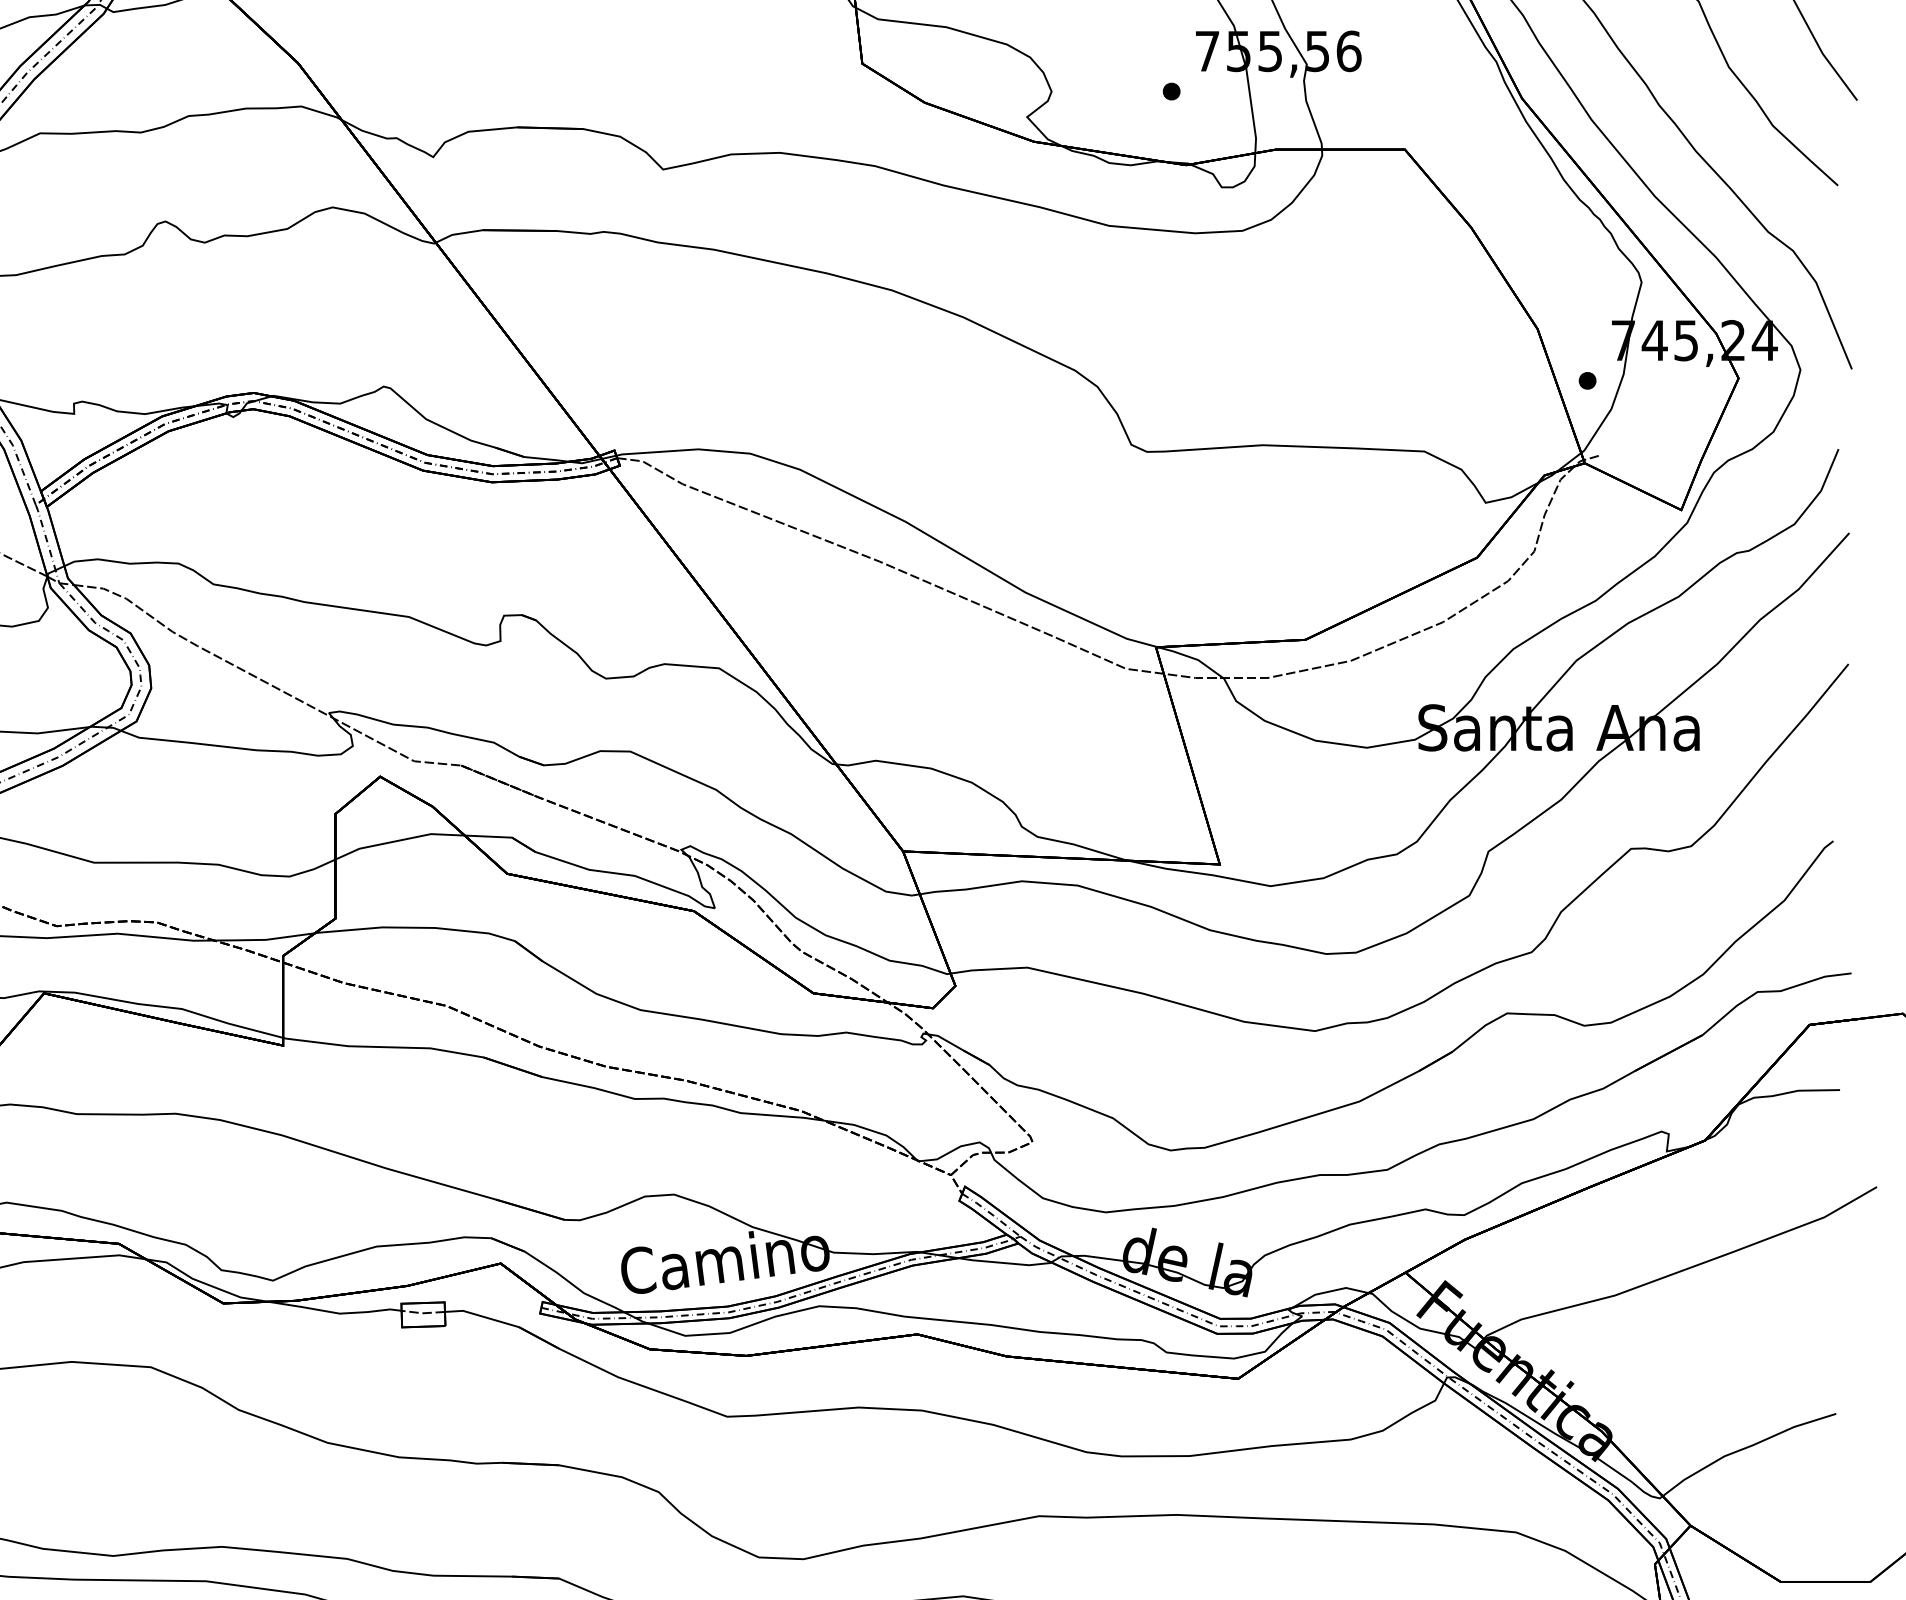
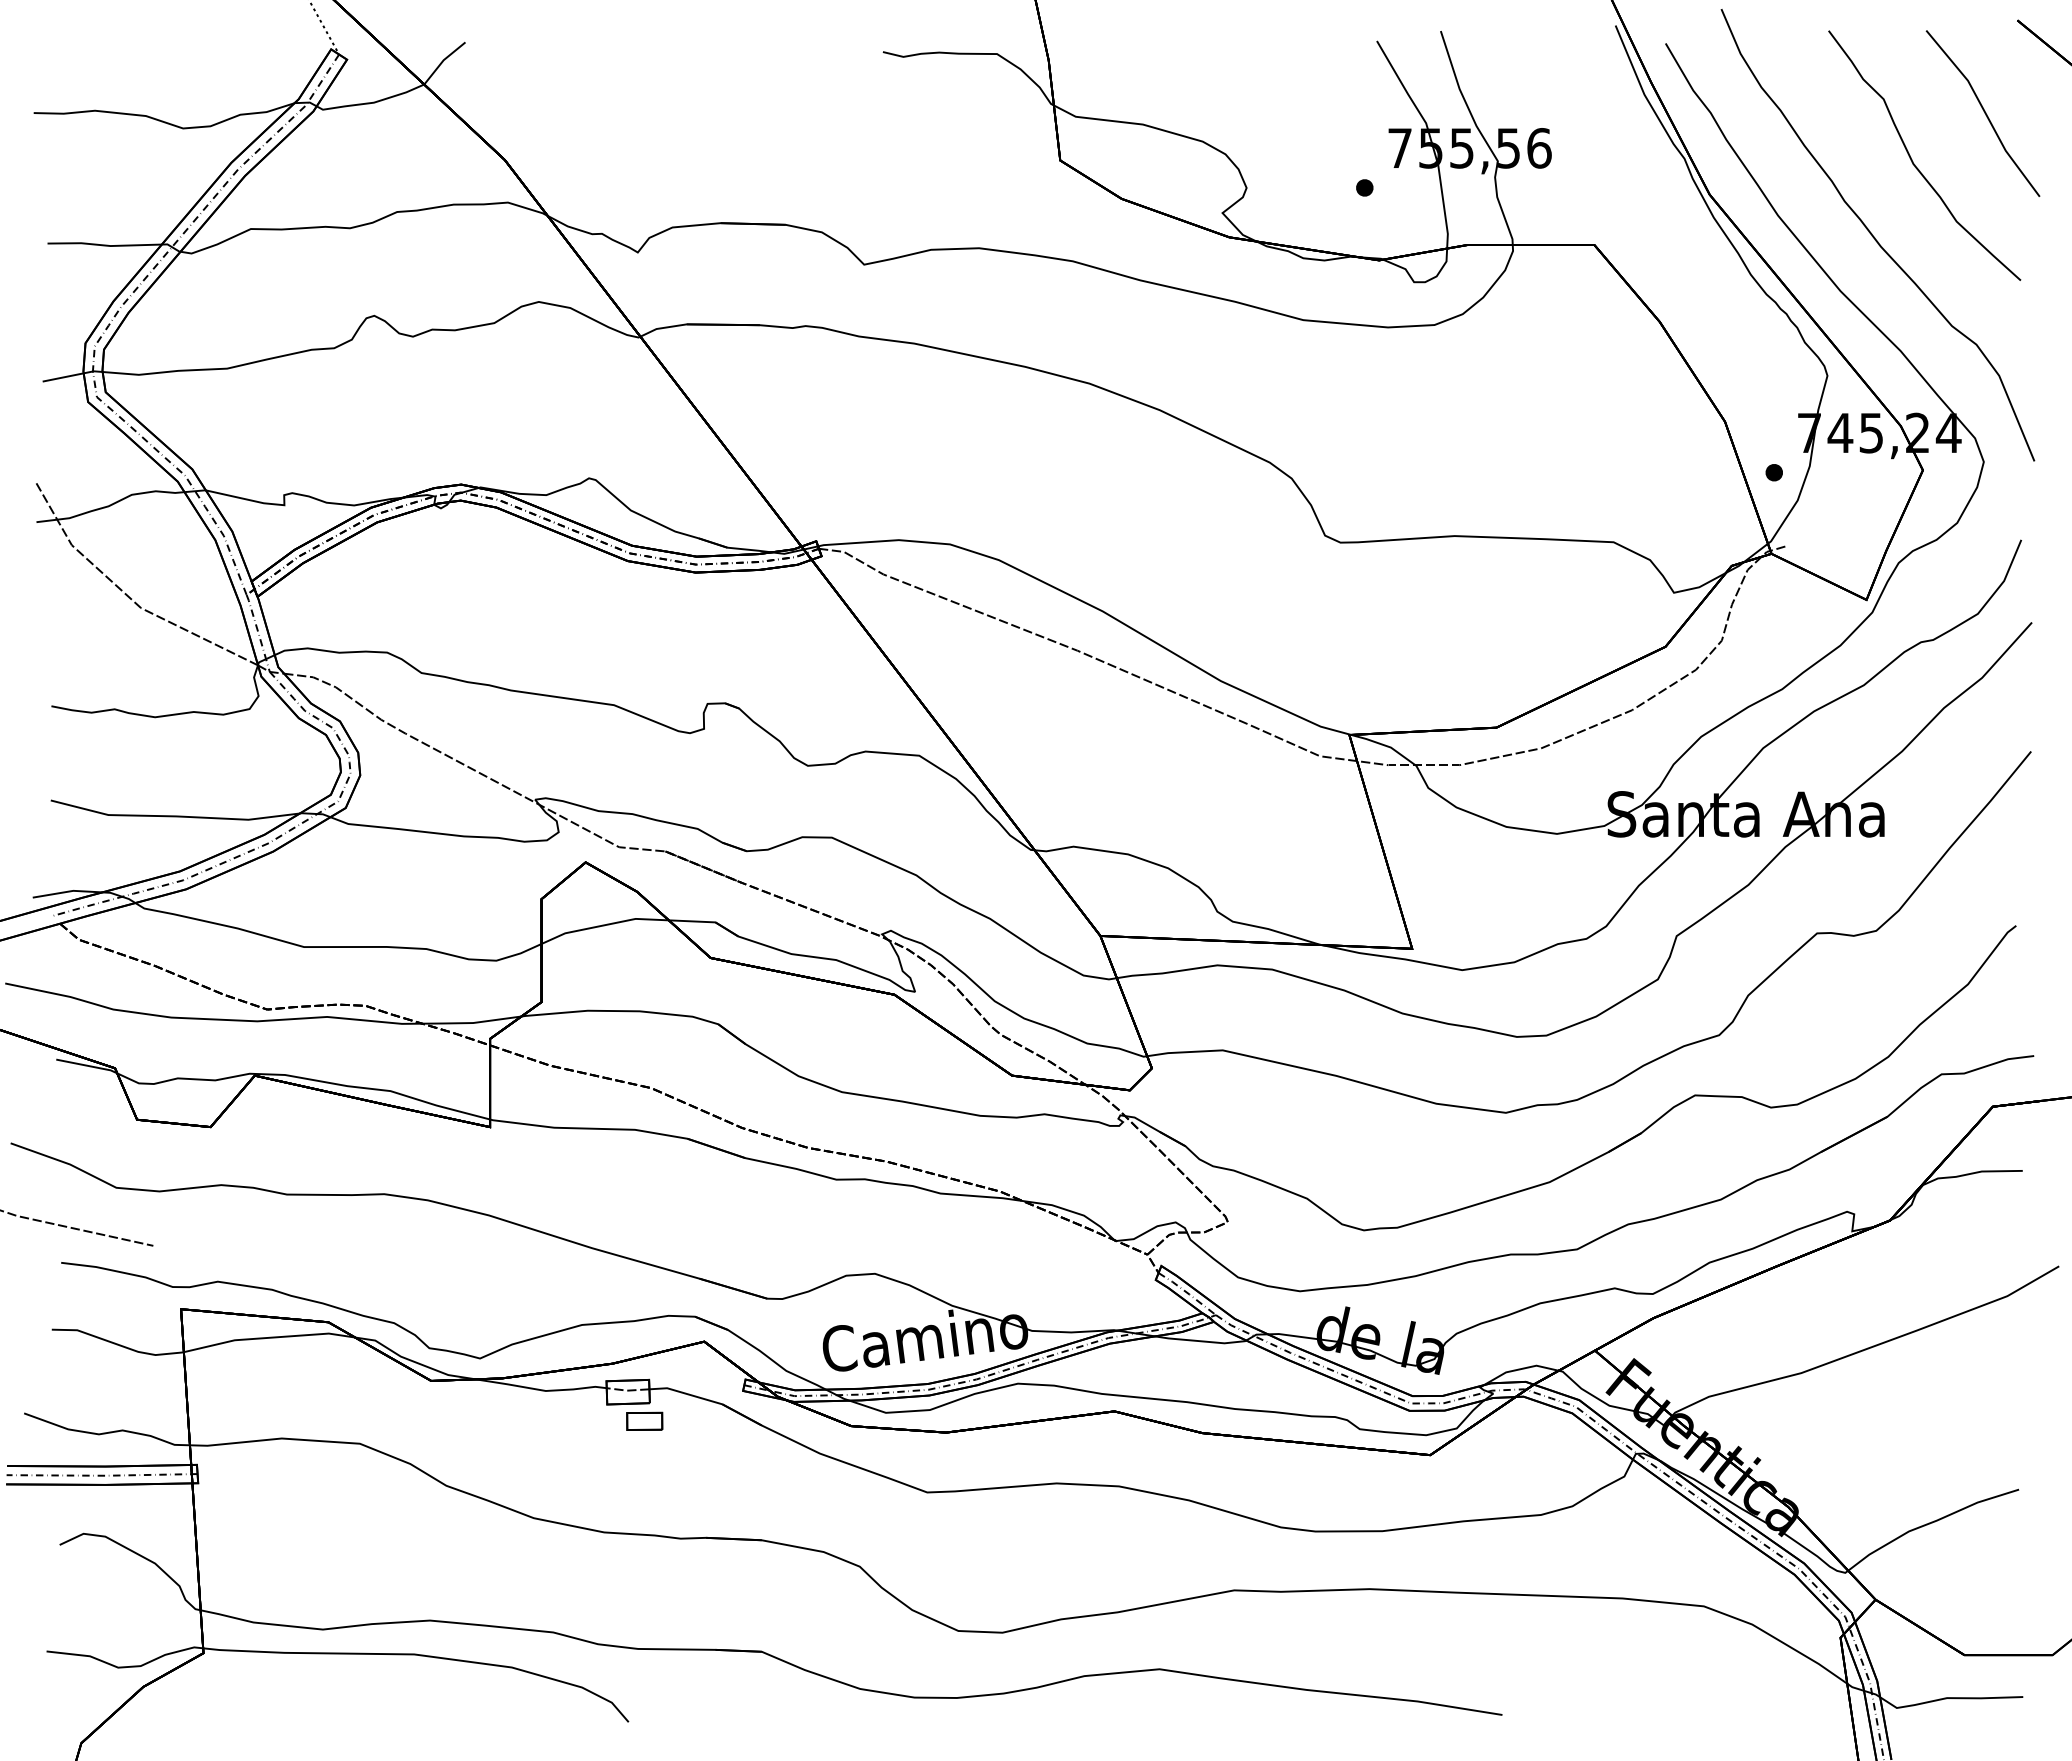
part: (439, 1343) -> (644, 1420), added

